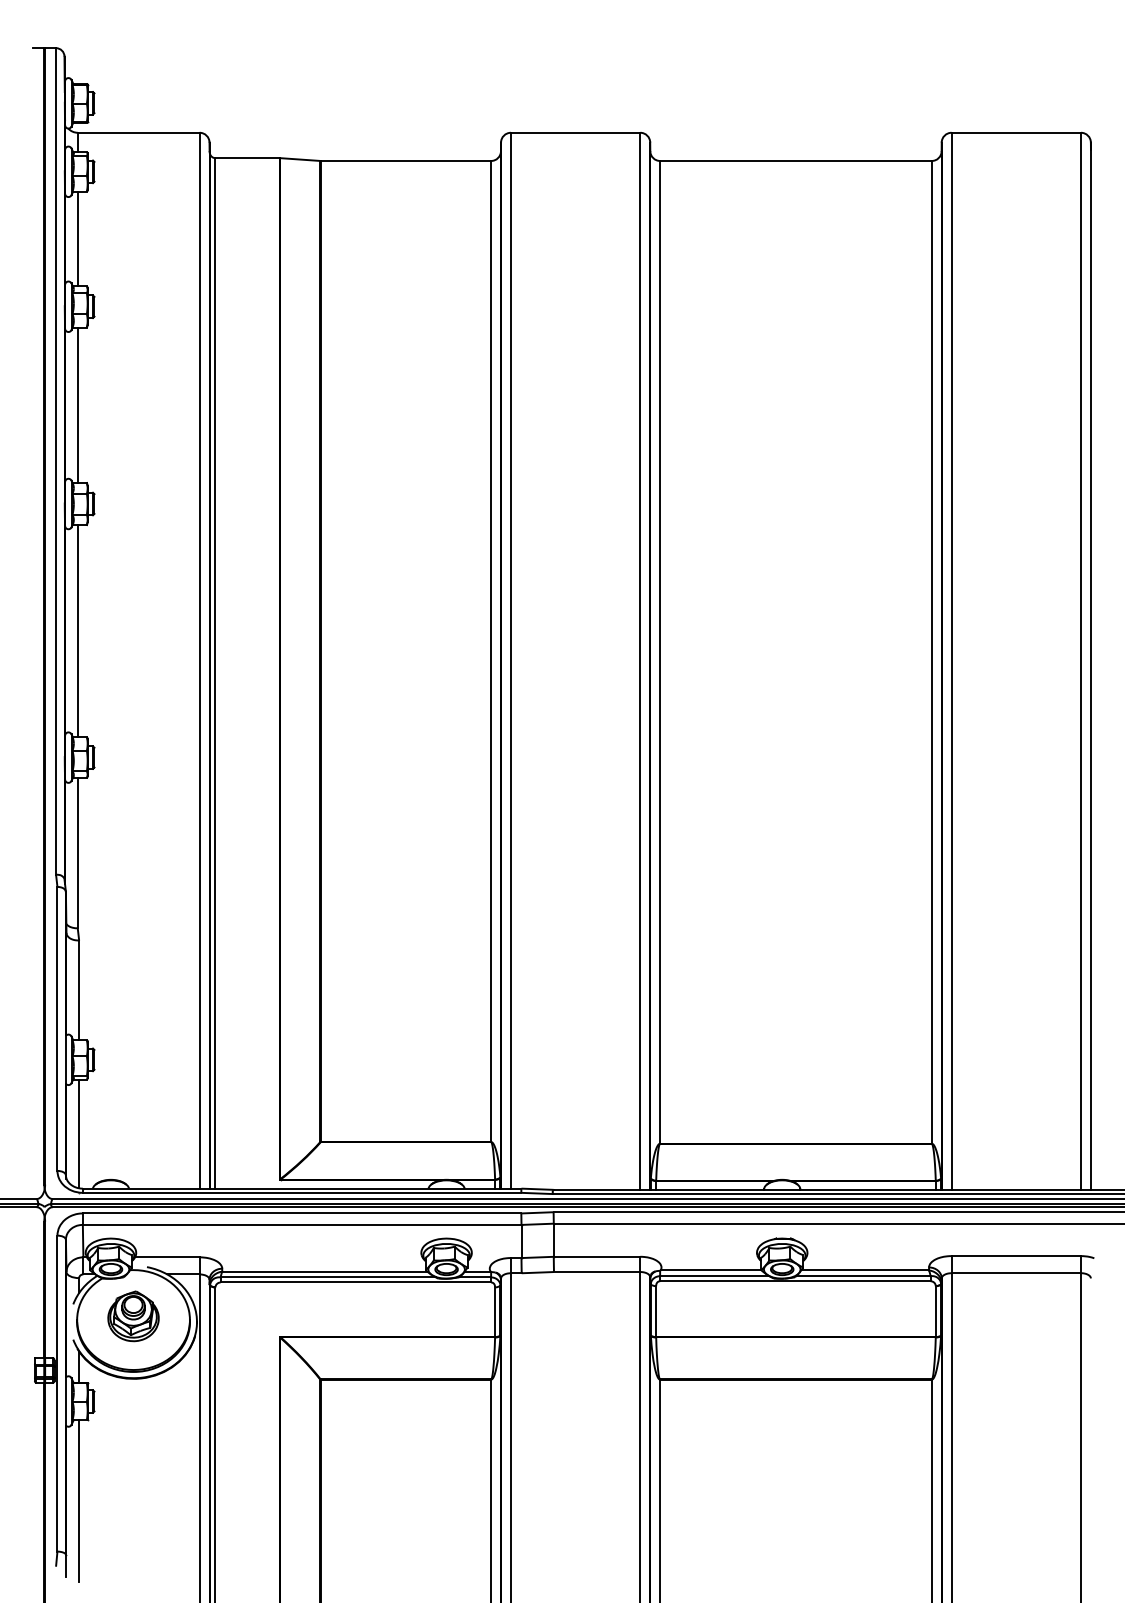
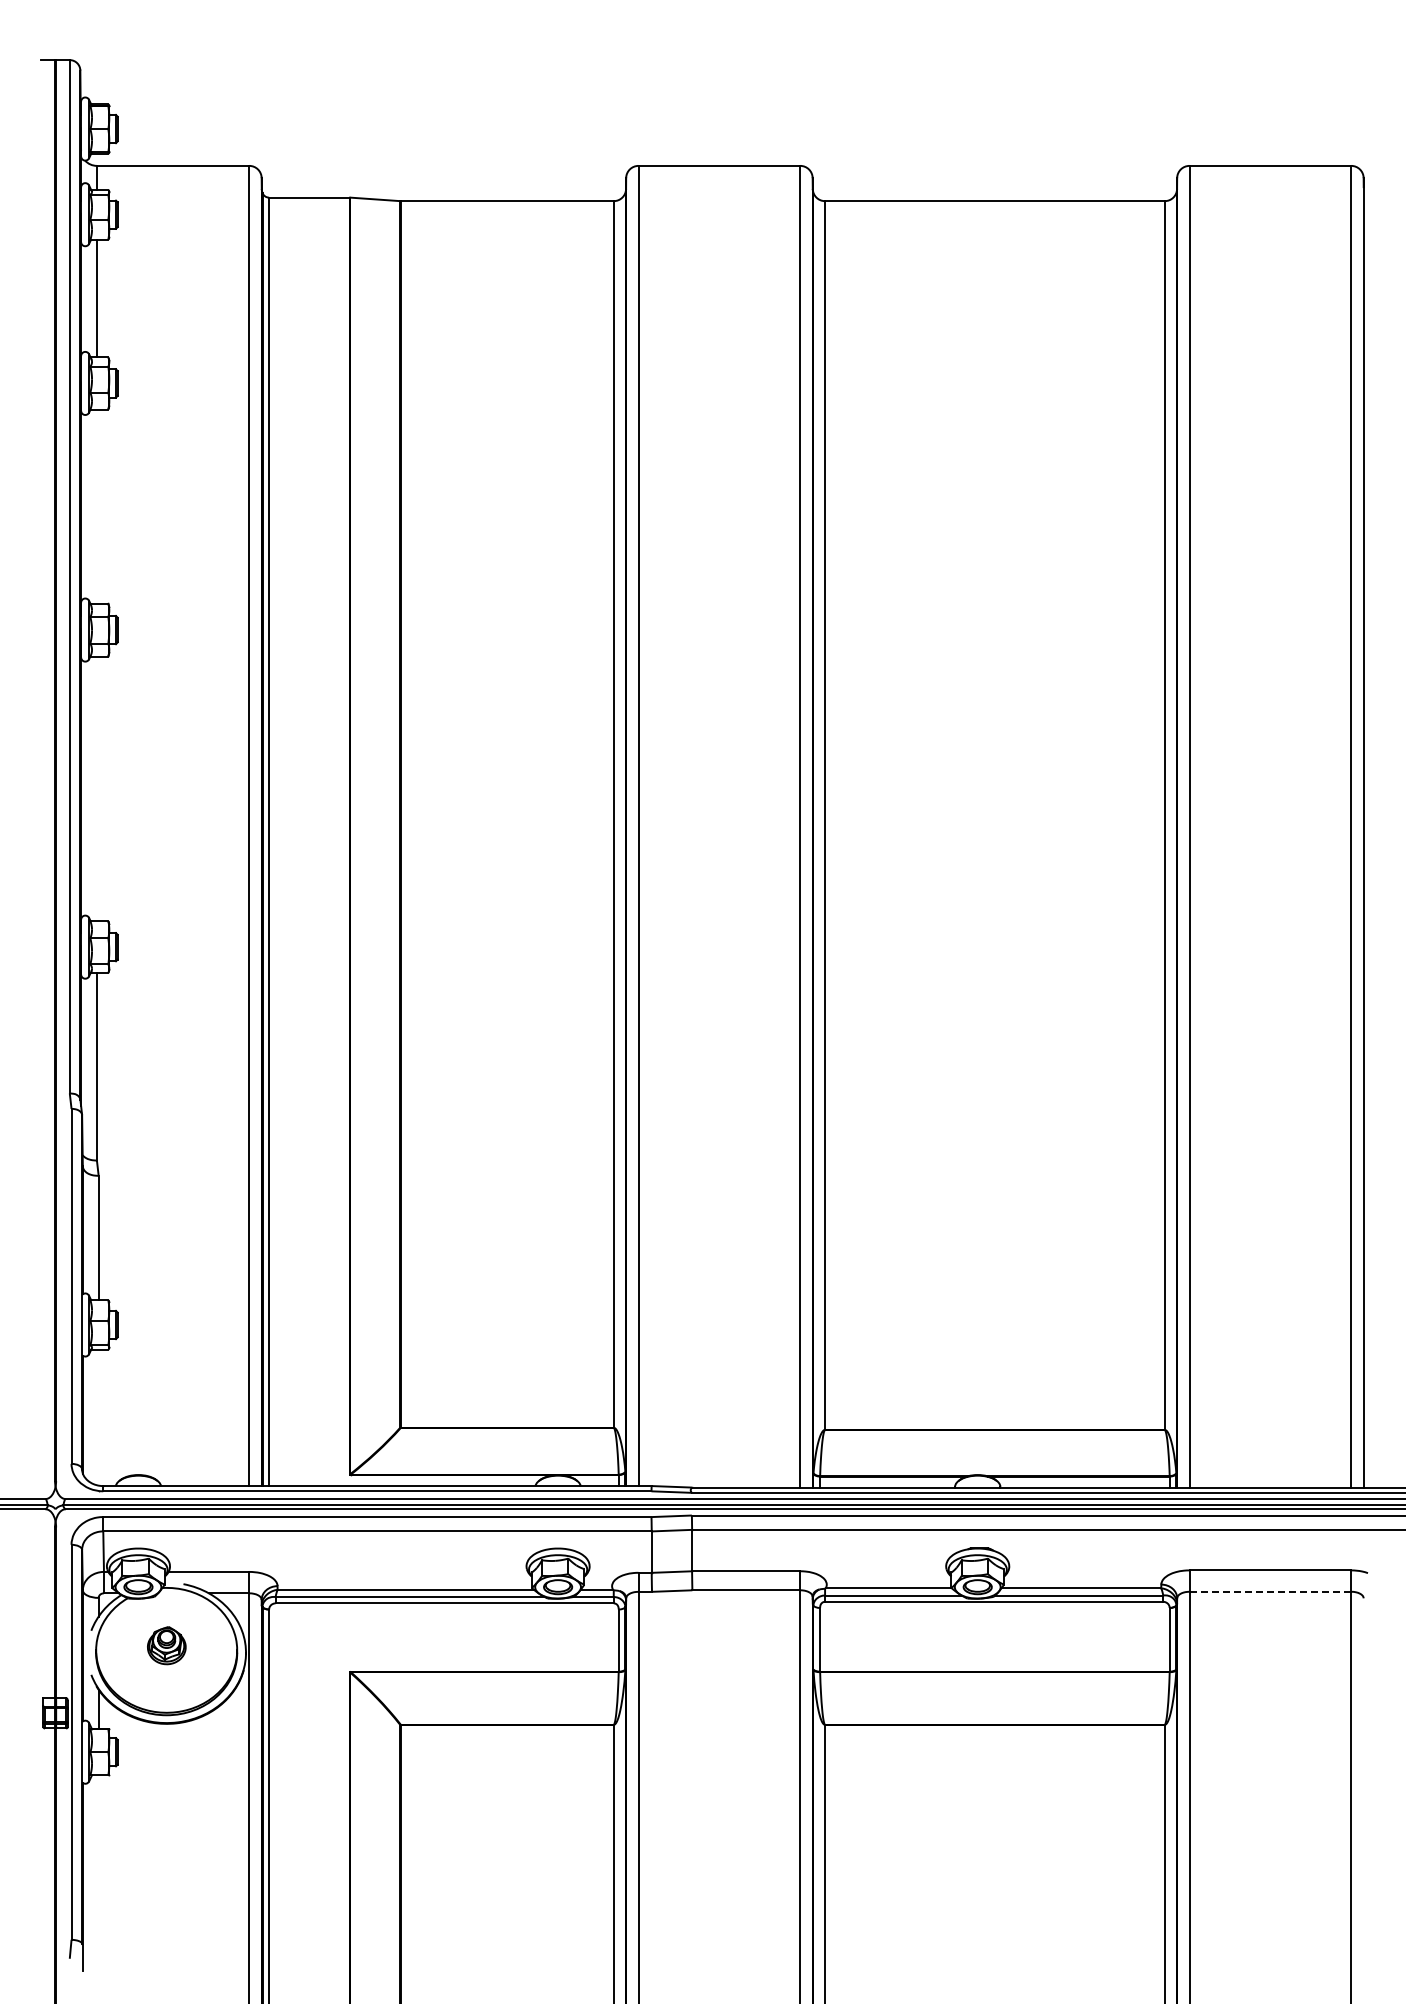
line: (77, 405) -> (96, 506), removed
line: (77, 630) -> (96, 788), removed
line: (79, 1133) -> (98, 1417), removed
line: (1016, 1272) -> (1270, 1591), solid -> dashed
part: (133, 1316) -> (166, 1645), size x0.6
line: (79, 1500) -> (98, 1876), removed

